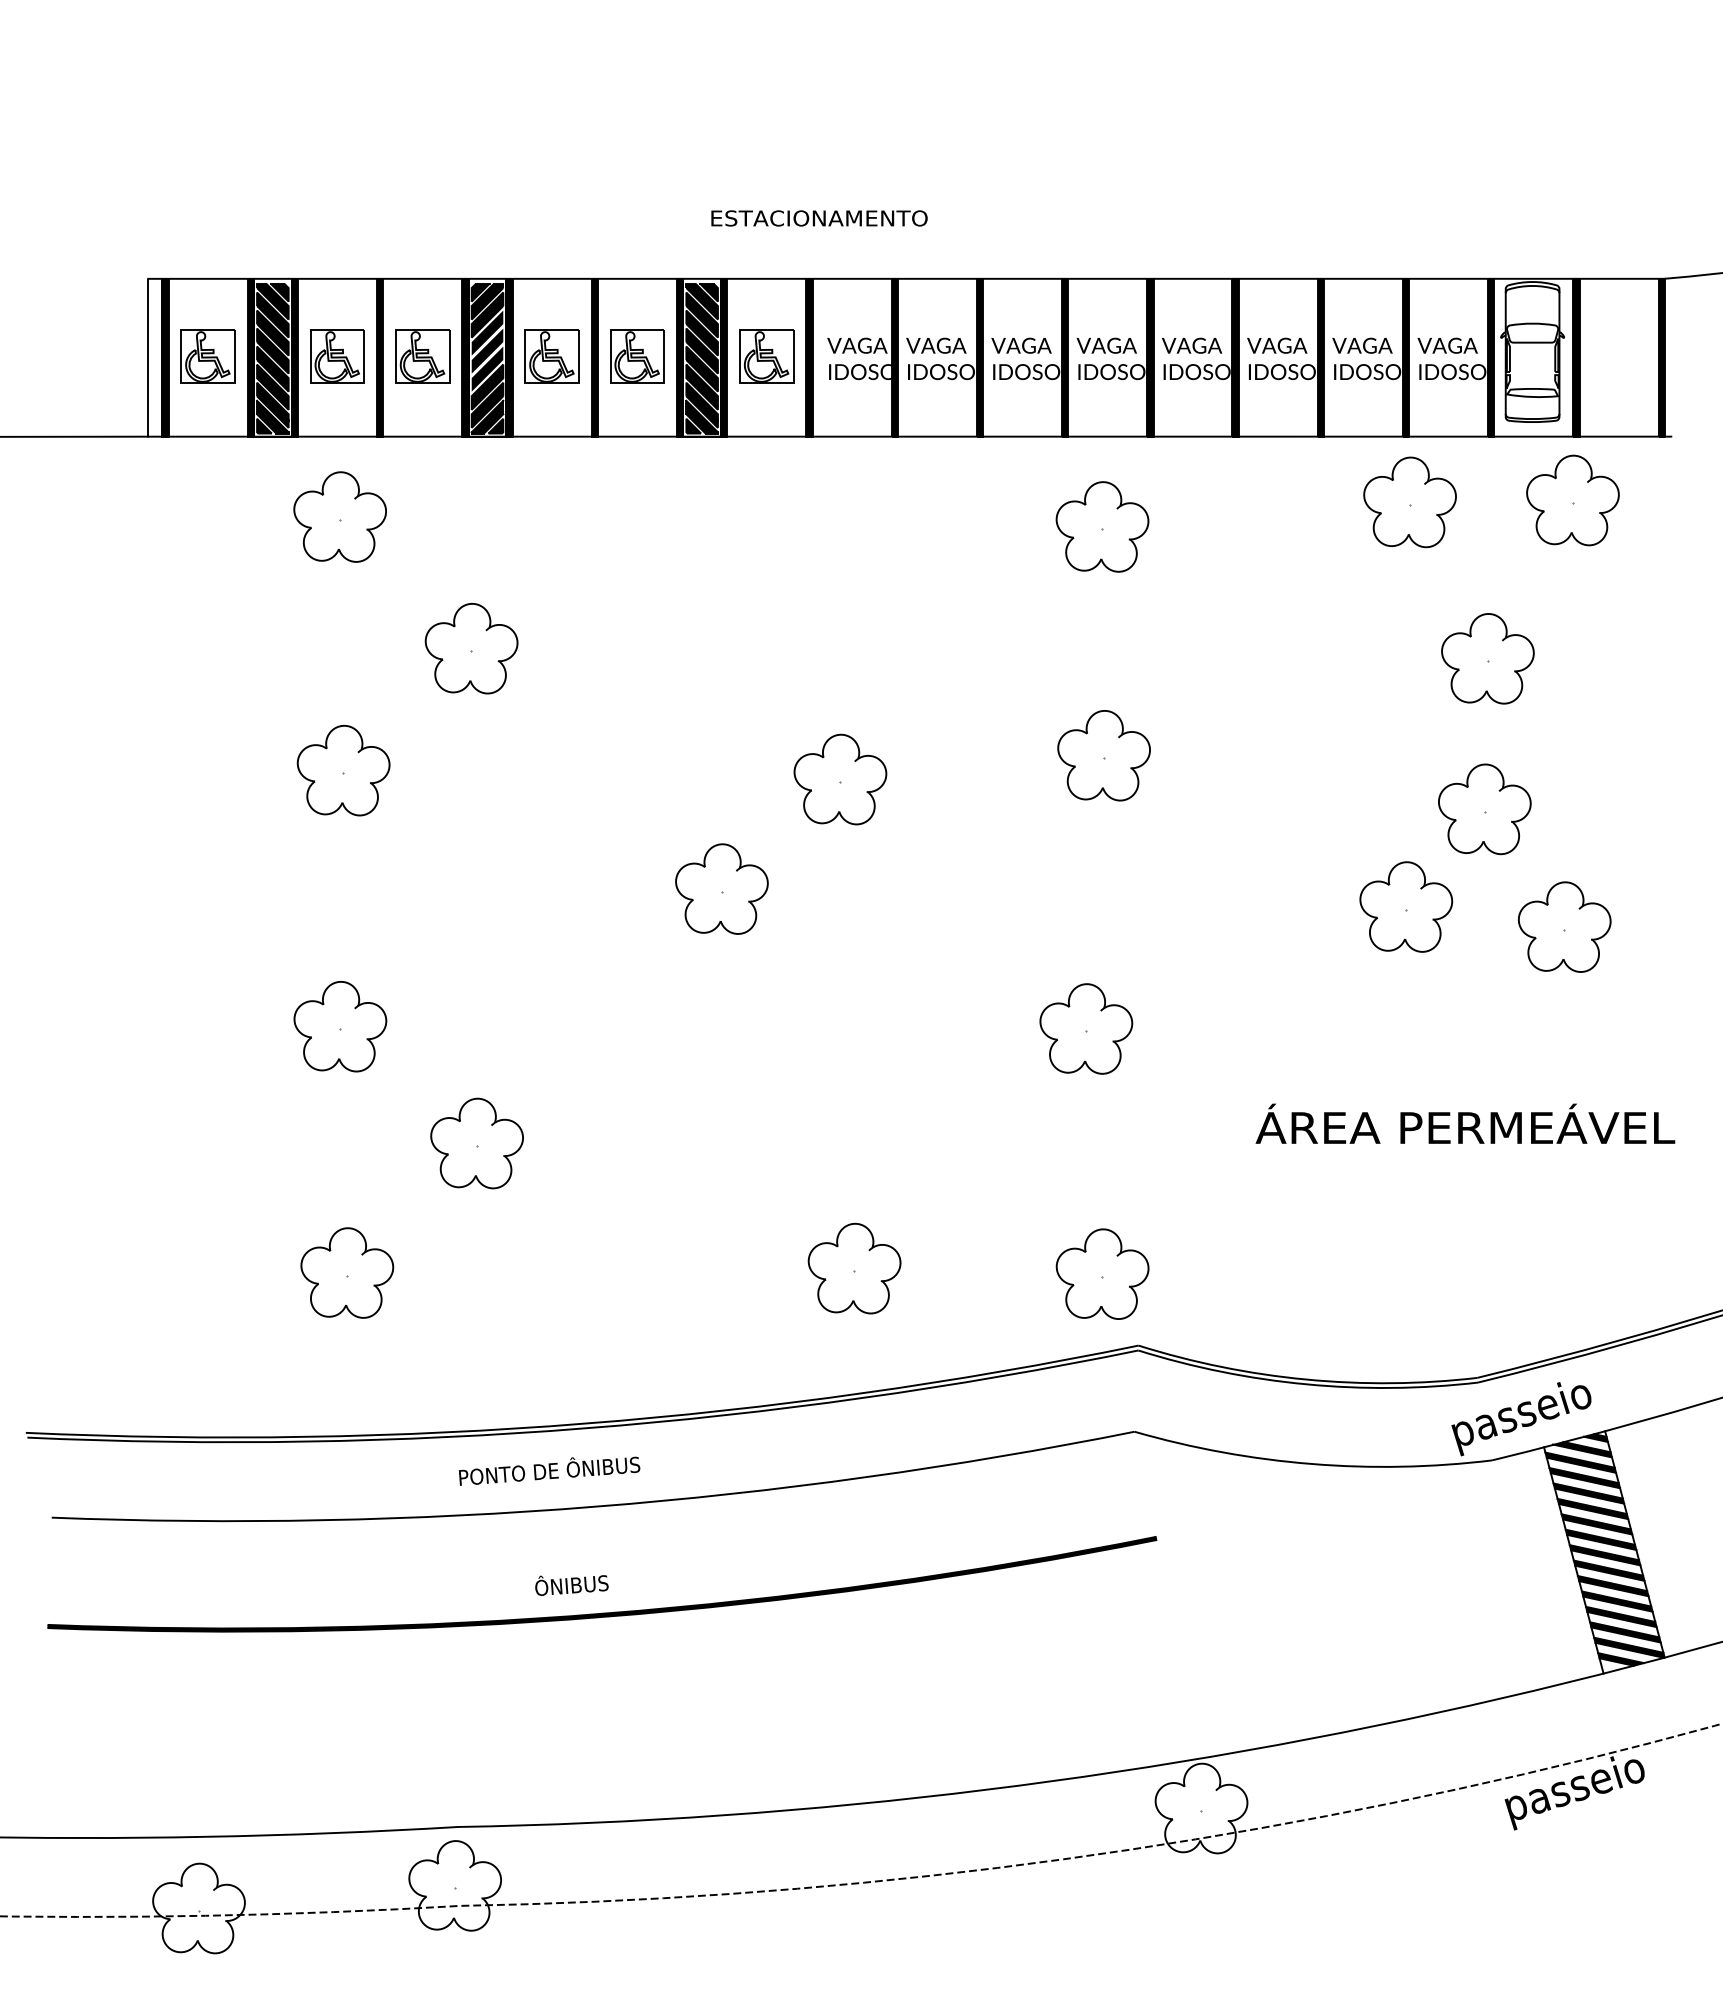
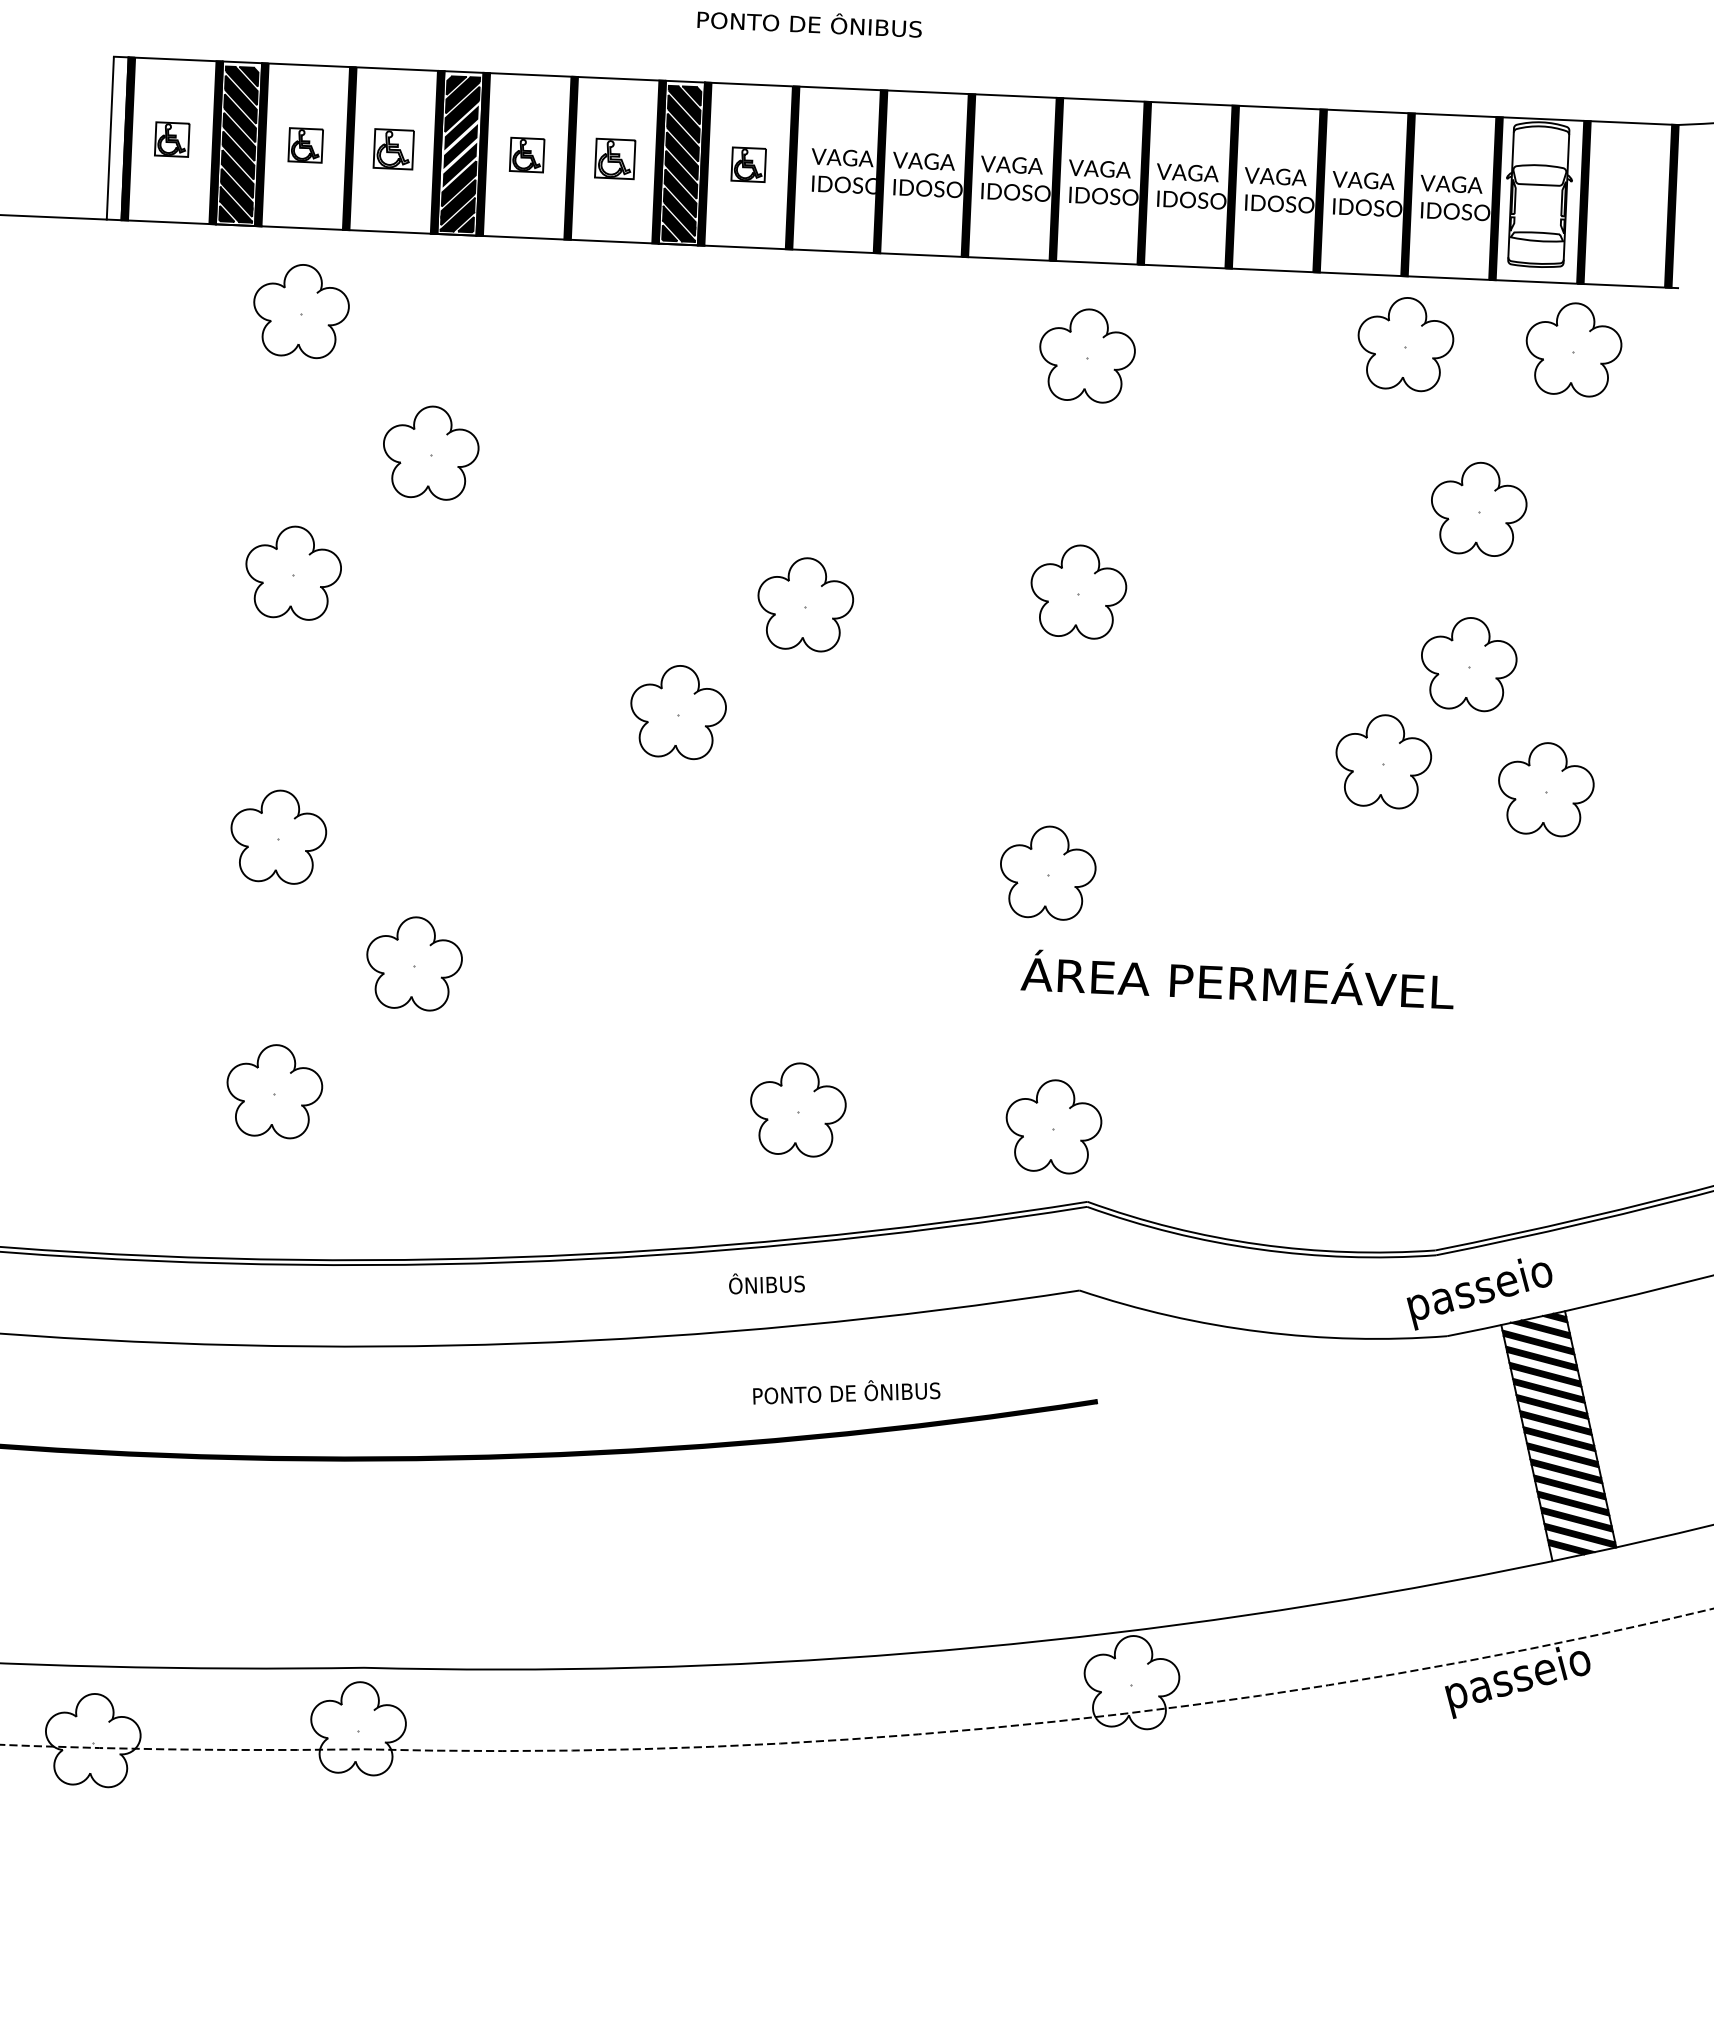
text: (820, 216) -> (810, 22), ESTACIONAMENTO -> PONTO DE ÔNIBUS
part: (207, 356) -> (171, 139), size x0.6
part: (337, 356) -> (305, 145), size x0.6
part: (422, 356) -> (393, 149), size x0.7
part: (551, 356) -> (526, 155), size x0.6
part: (637, 356) -> (615, 158), size x0.7
part: (766, 356) -> (748, 164), size x0.6
text: (1465, 1123) -> (1237, 978), moved
text: (549, 1470) -> (846, 1392), moved
text: (571, 1585) -> (766, 1284), moved

